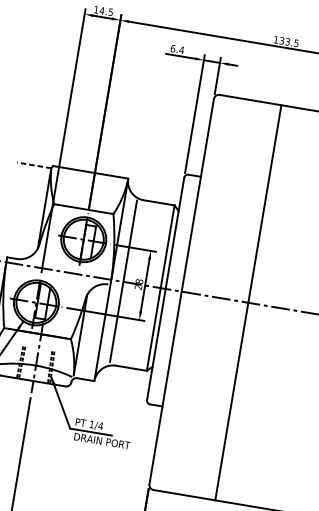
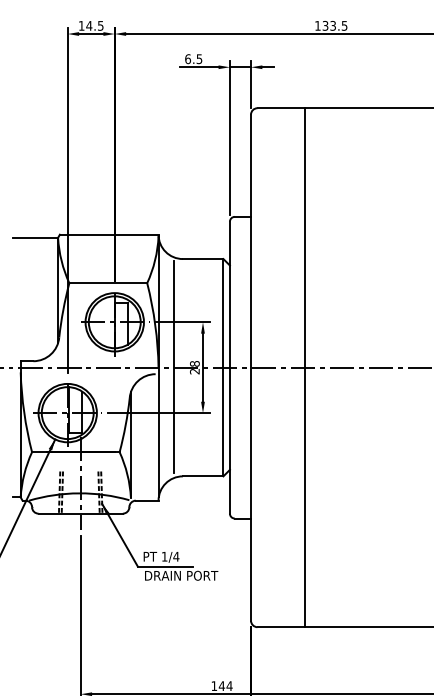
text: (181, 50) -> (199, 59), 6.4 -> 6.5
line: (34, 165) -> (35, 237), dashed -> solid
line: (248, 302) -> (304, 367), moved

